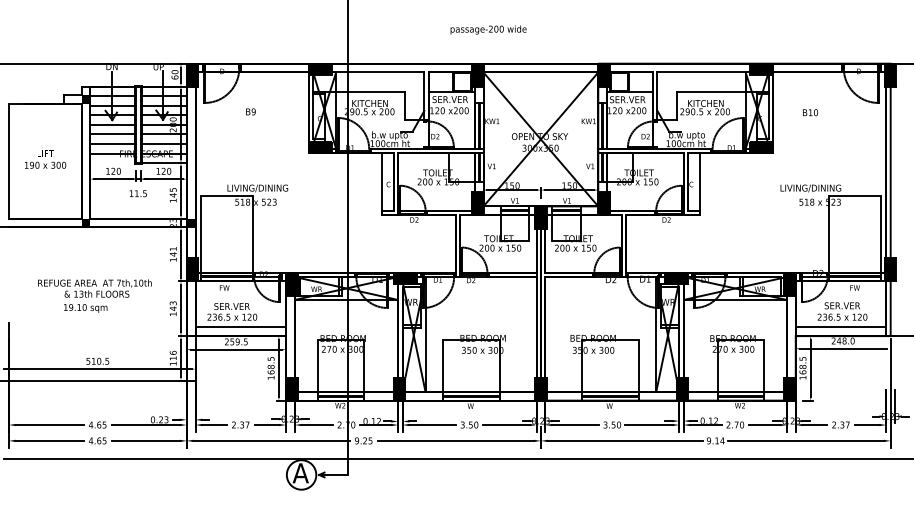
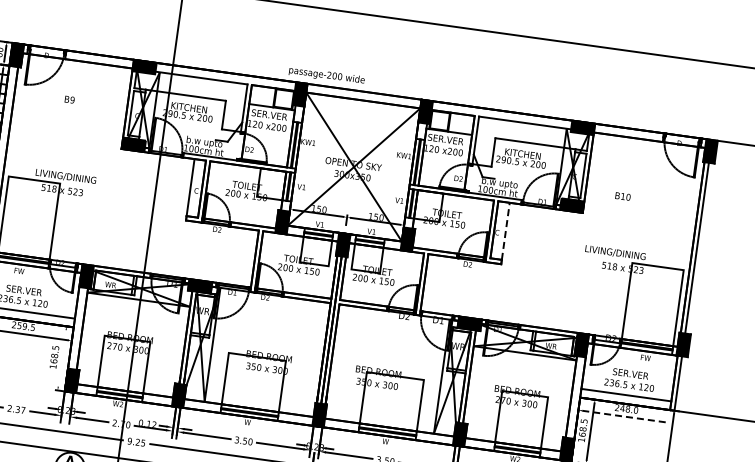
text: (488, 29) -> (326, 75), moved
text: (810, 112) -> (623, 196), moved
line: (699, 182) -> (505, 231), solid -> dashed
line: (843, 348) -> (625, 416), solid -> dashed
line: (278, 367) -> (61, 357), removed

